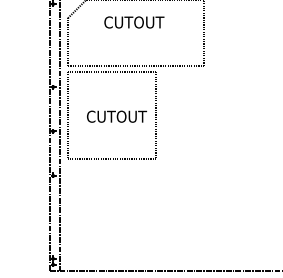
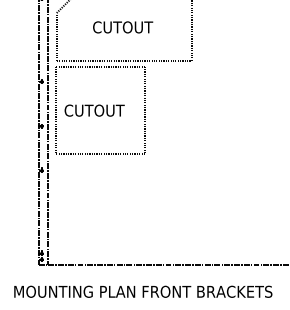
text: (134, 22) -> (123, 27), moved
text: (116, 116) -> (94, 110), moved

